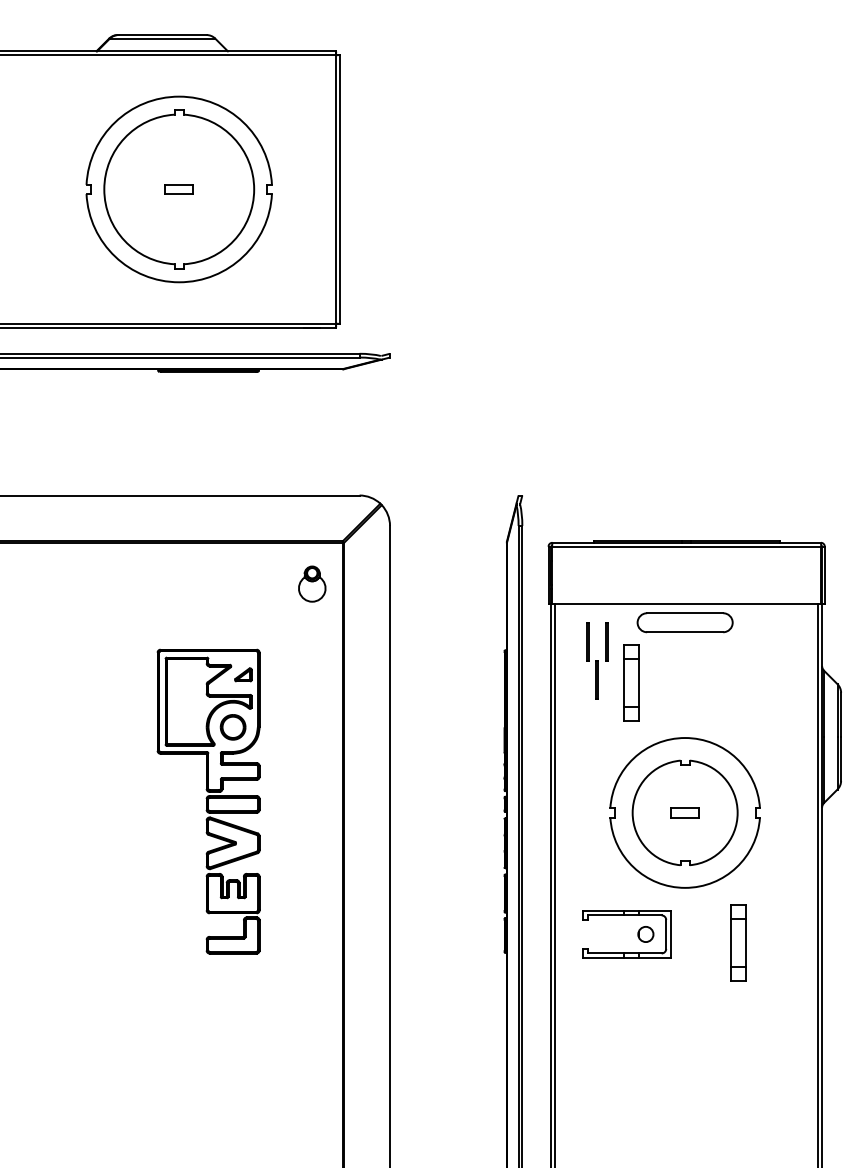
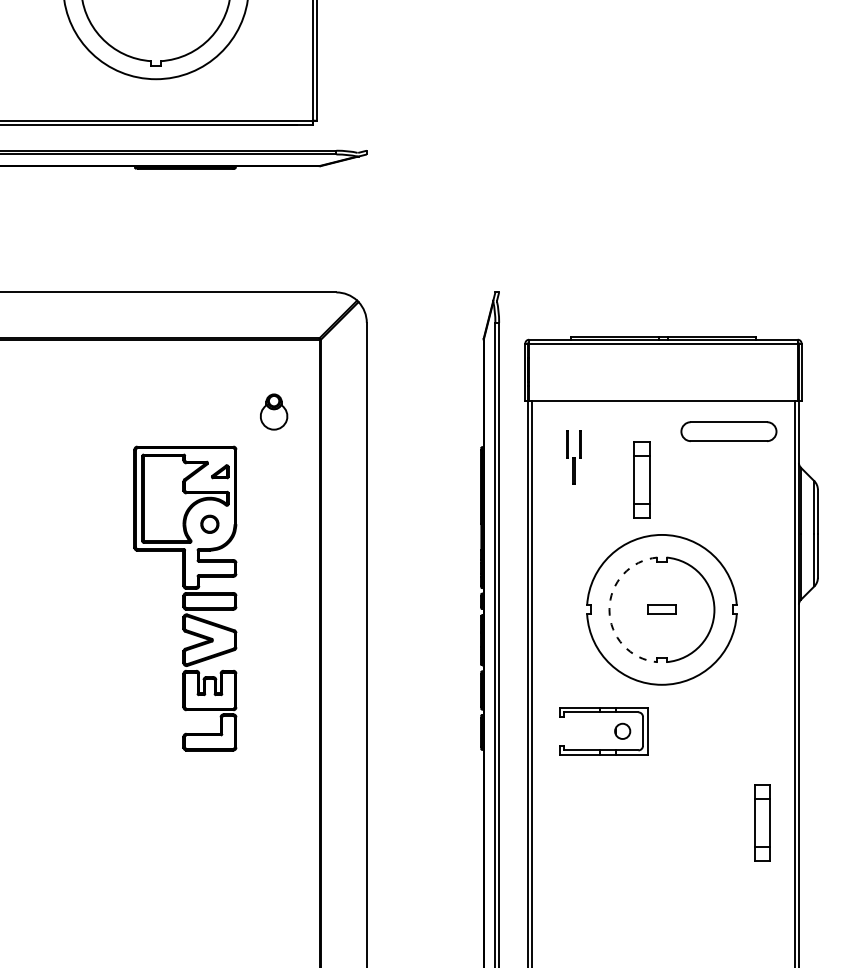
part: (312, 583) -> (274, 411), moved
part: (684, 622) -> (728, 431), moved
part: (597, 660) -> (574, 457), size x0.7
part: (631, 682) -> (642, 479), moved
part: (232, 727) -> (209, 524), size x0.7
arc: (632, 812) -> (609, 609), solid -> dashed
part: (738, 942) -> (762, 822), moved

